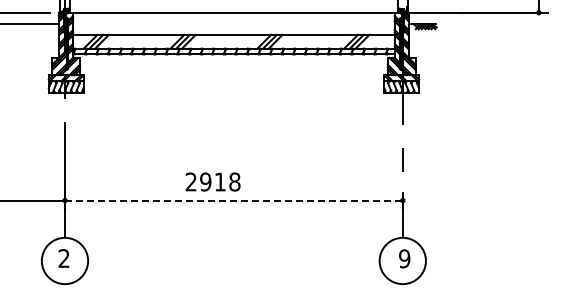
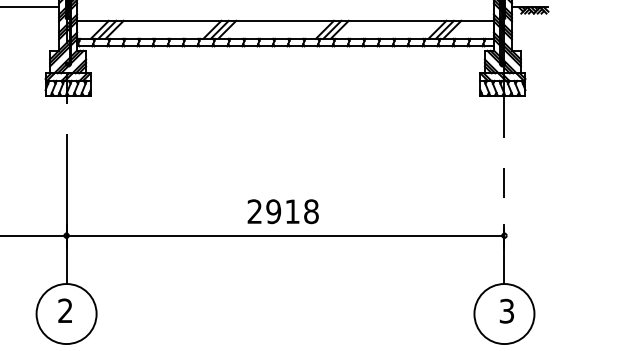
text: (212, 181) -> (282, 210), moved
line: (233, 200) -> (285, 235), dashed -> solid
text: (404, 258) -> (506, 310), 9 -> 3

